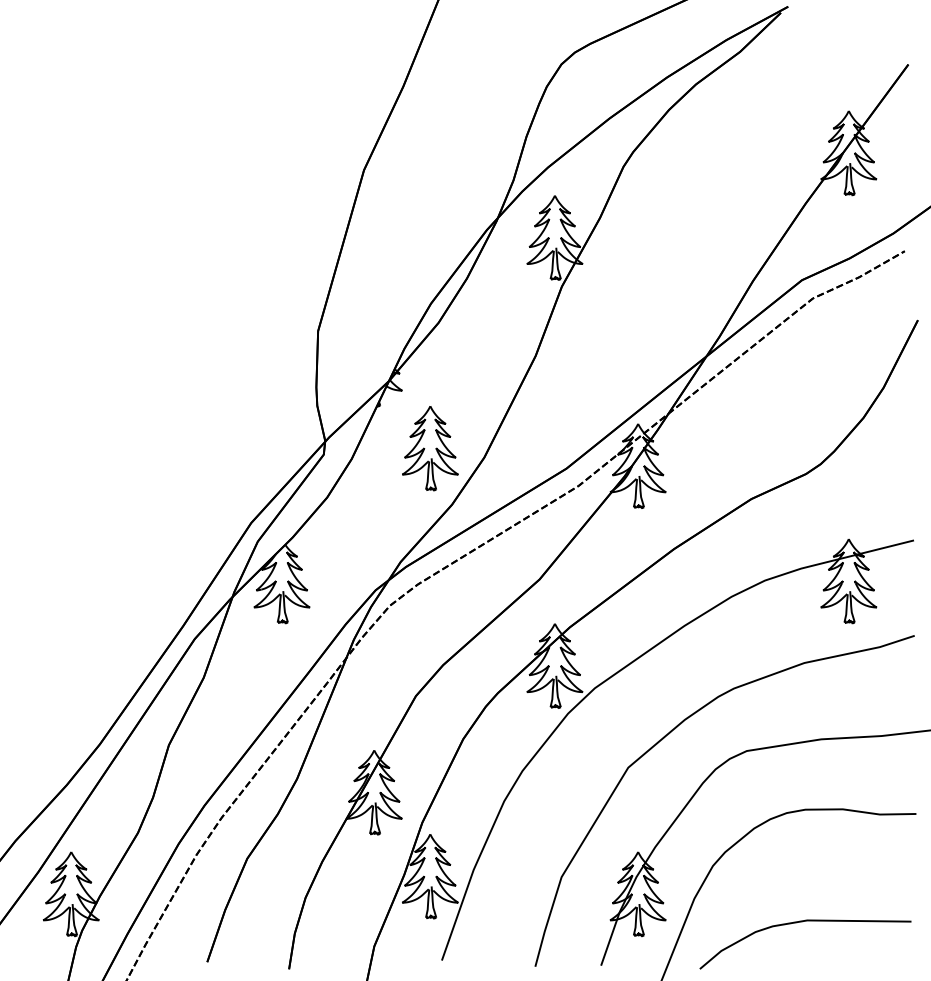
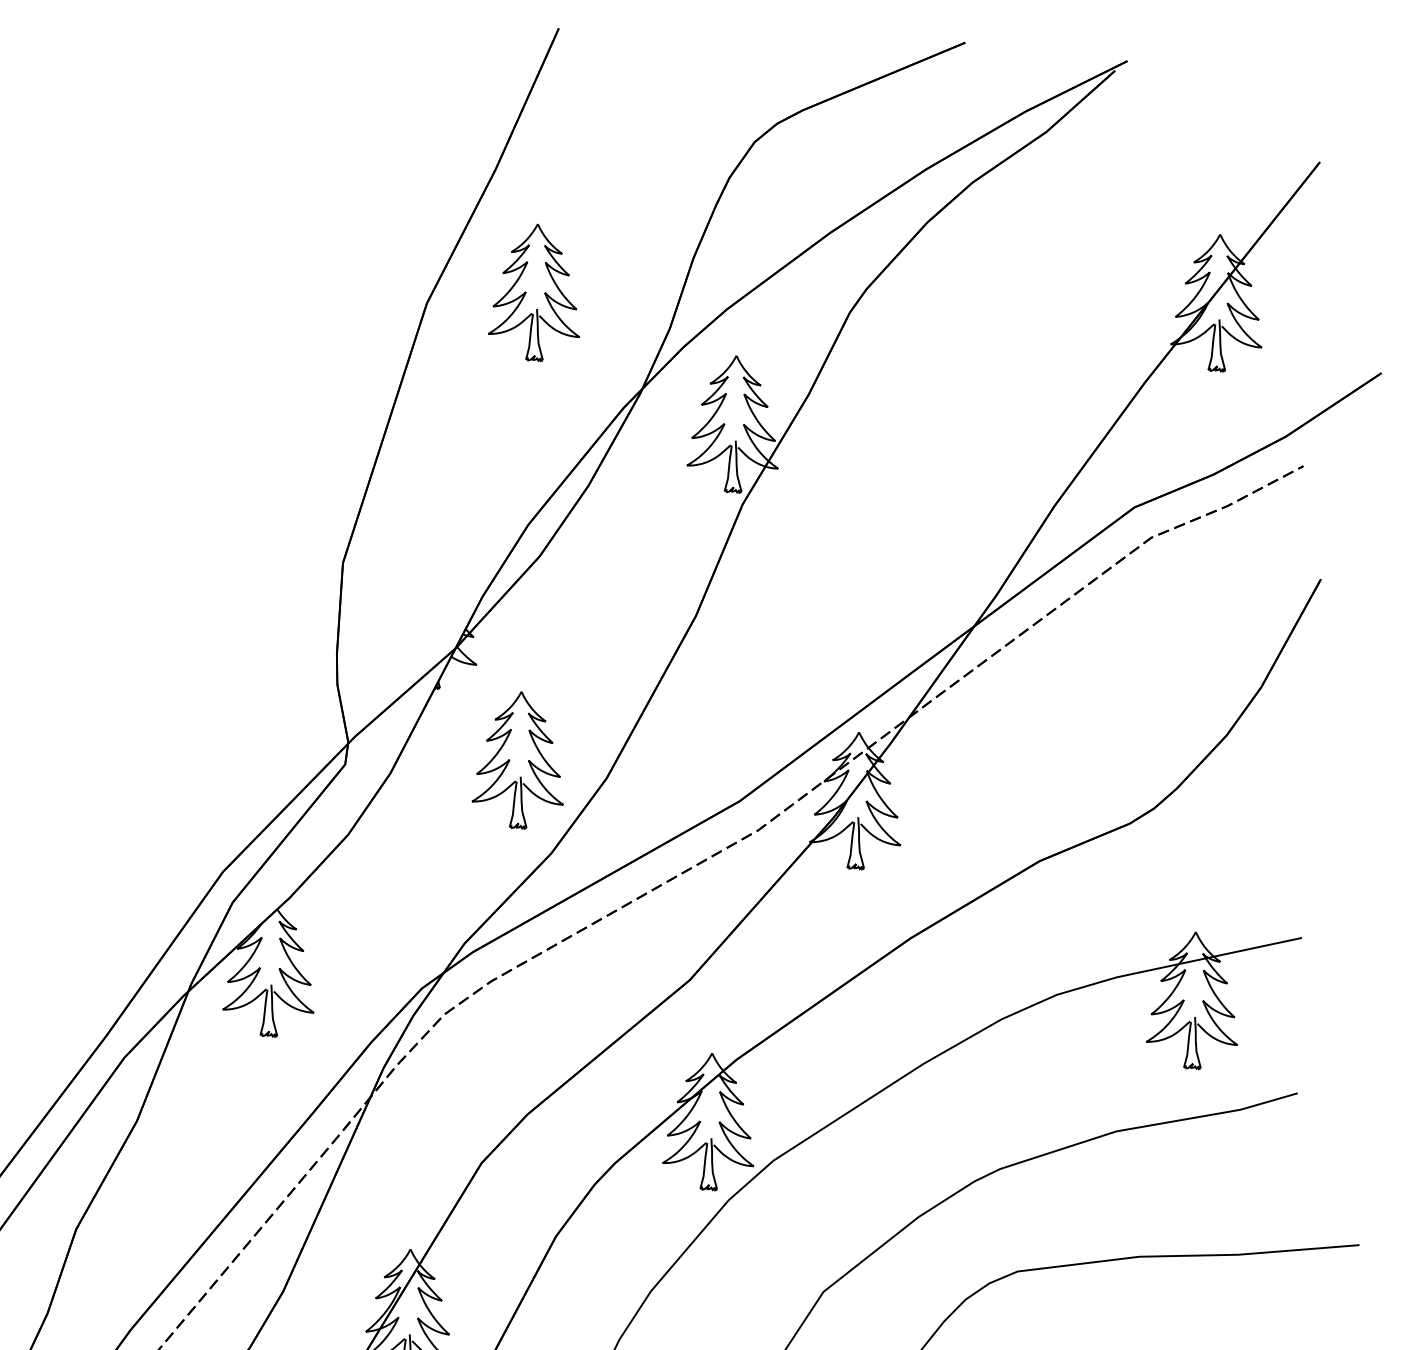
part: (430, 161) -> (535, 292), added

